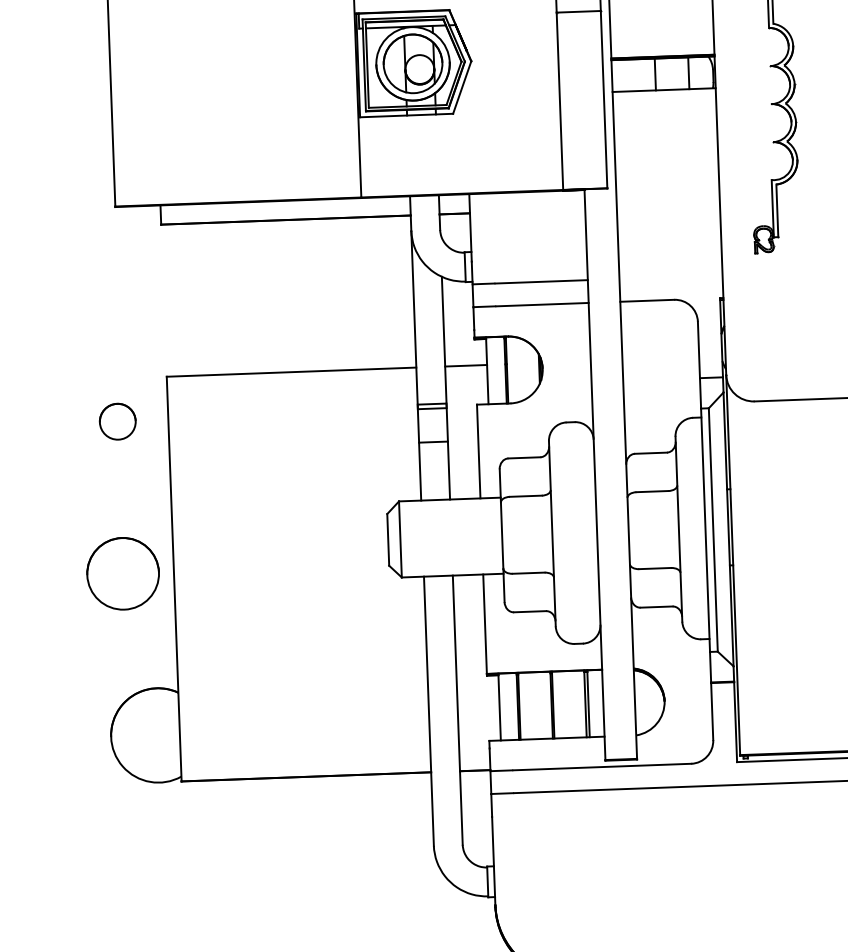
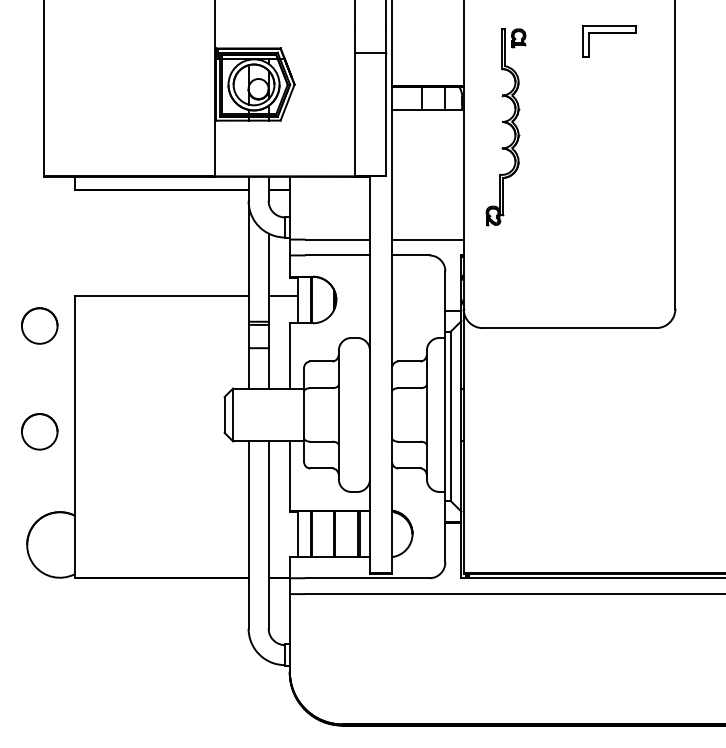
line: (670, 276) -> (427, 239), added
part: (117, 421) -> (39, 325), size x1.43
part: (122, 573) -> (39, 431), size x0.71

